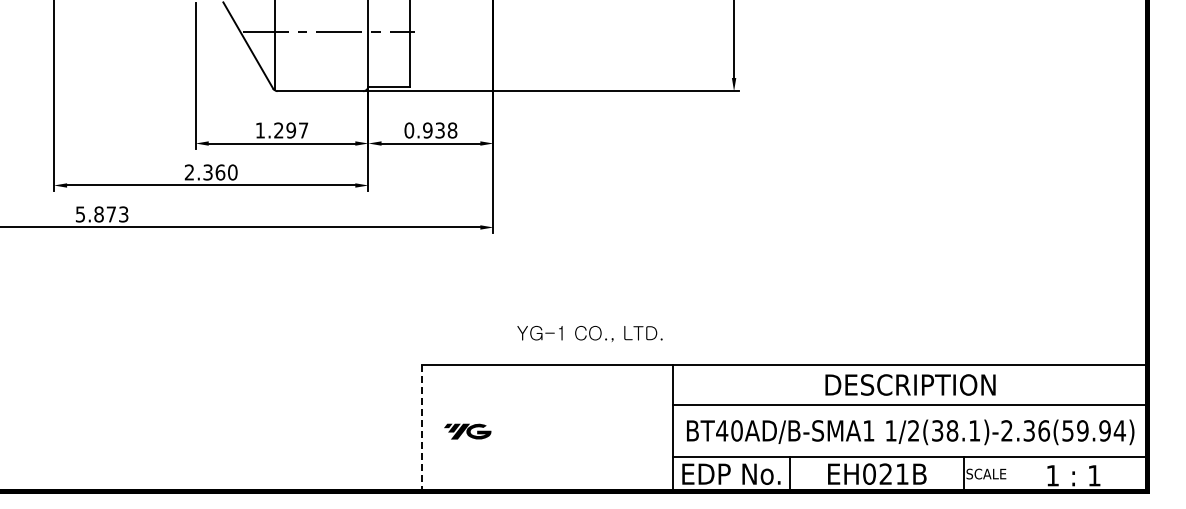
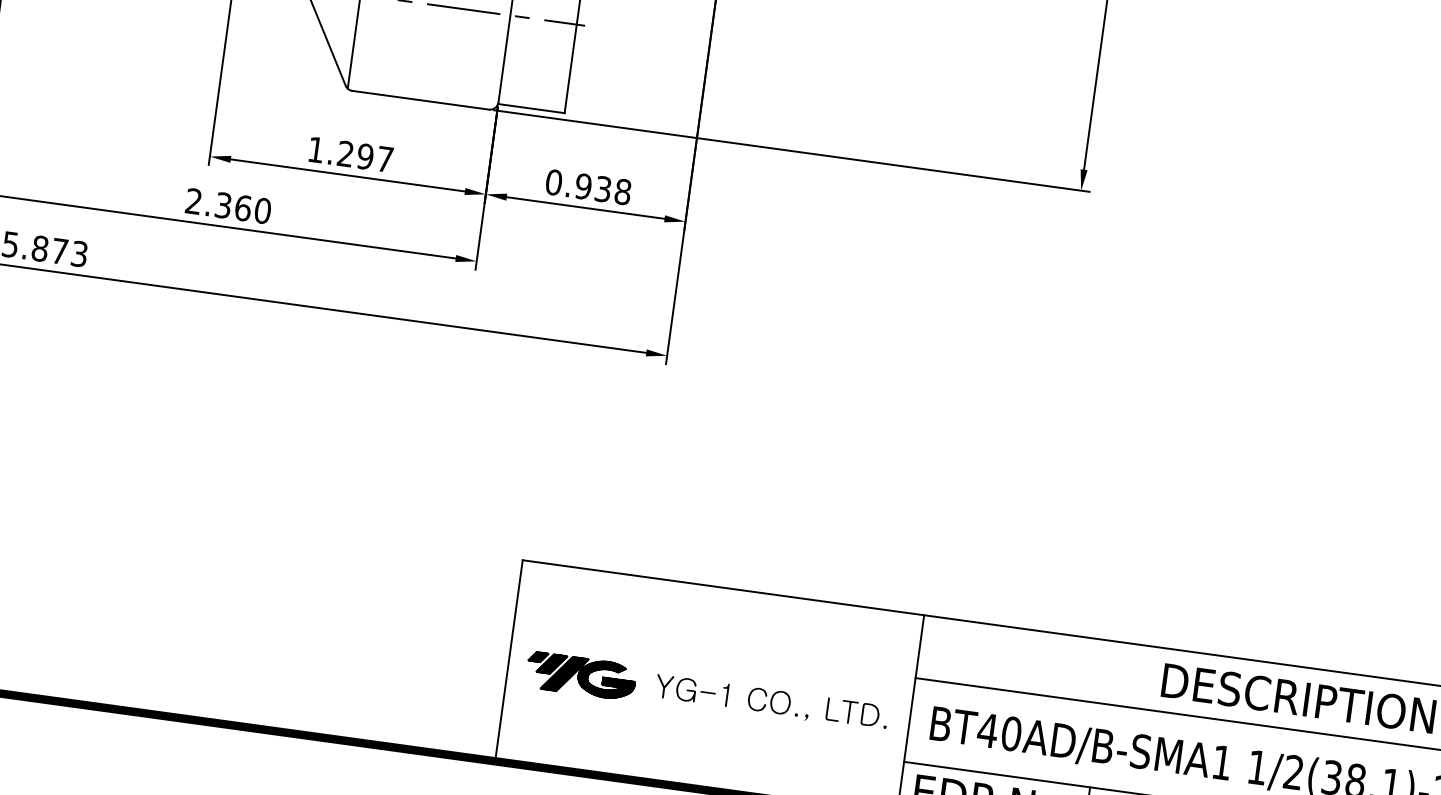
text: (589, 333) -> (771, 701), moved
line: (421, 428) -> (508, 661), dashed -> solid
part: (467, 431) -> (581, 675), size x1.43

